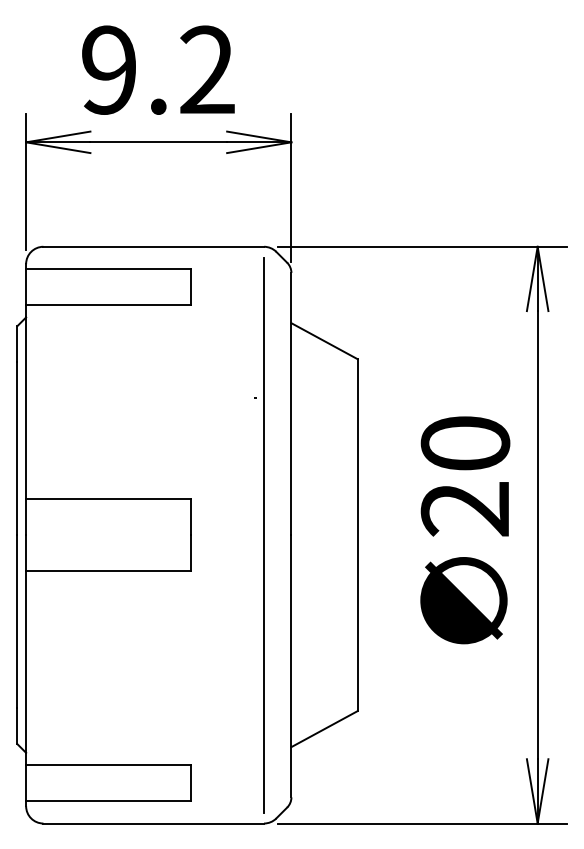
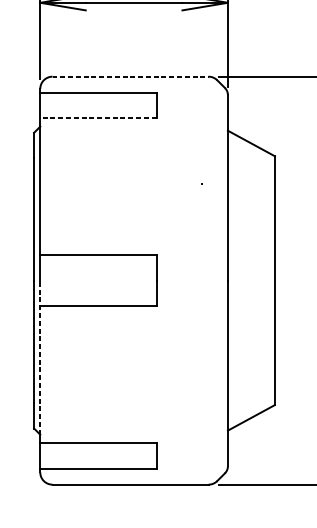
line: (154, 246) -> (131, 76), solid -> dashed
line: (107, 305) -> (97, 118), solid -> dashed
line: (264, 535) -> (208, 280), removed
line: (26, 644) -> (40, 358), solid -> dashed

